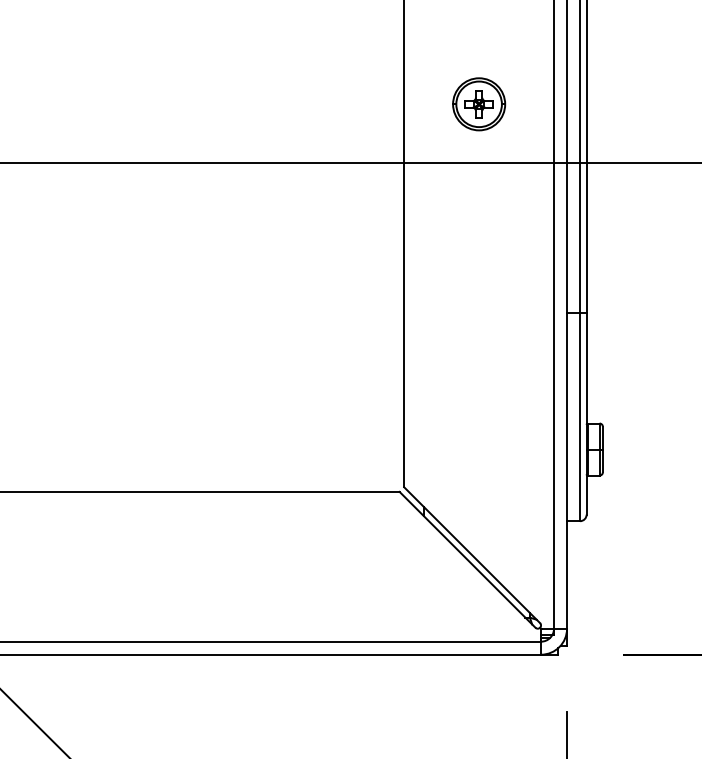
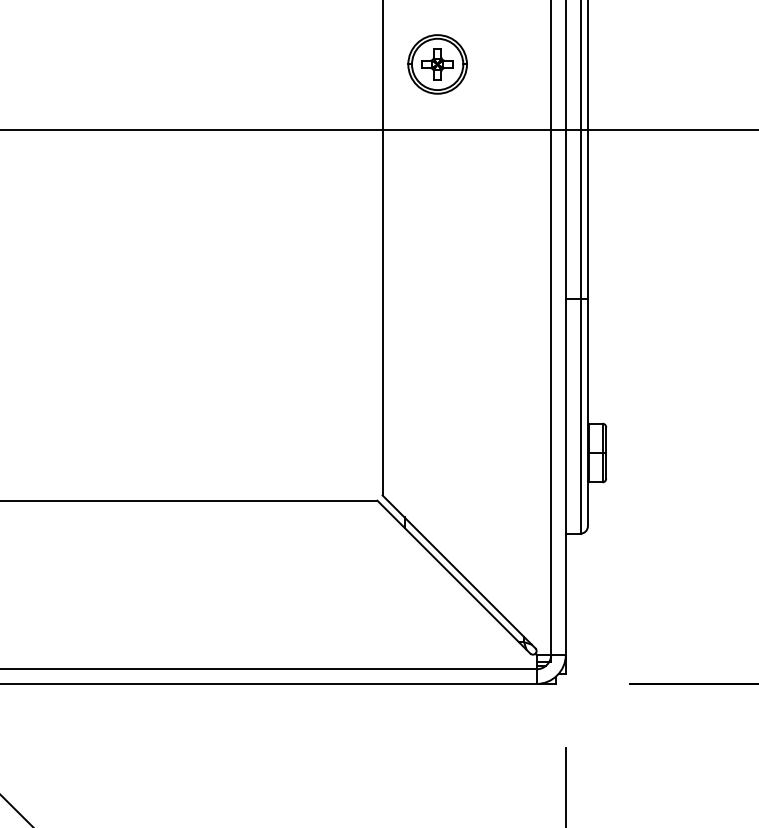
part: (479, 104) -> (438, 64), moved

